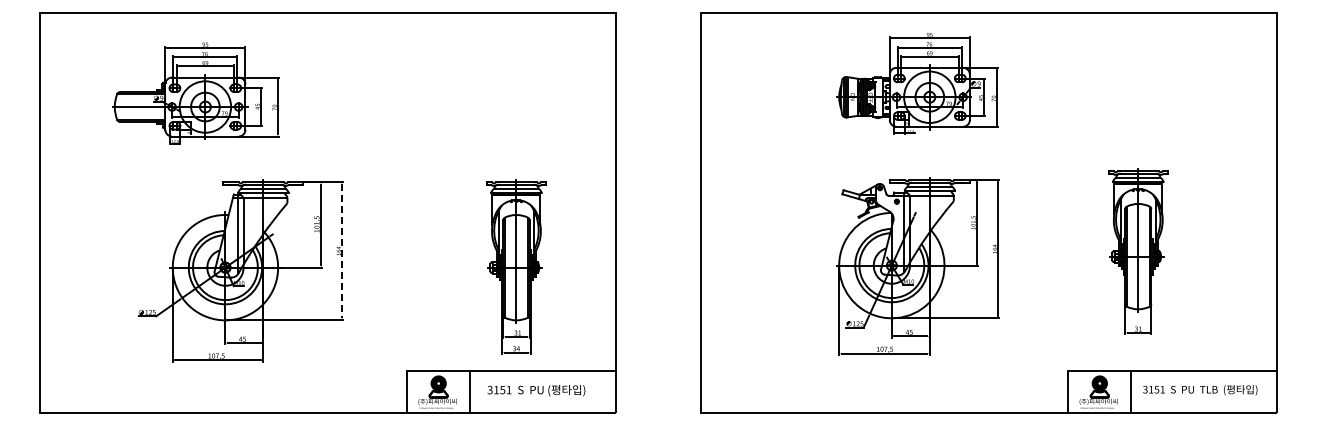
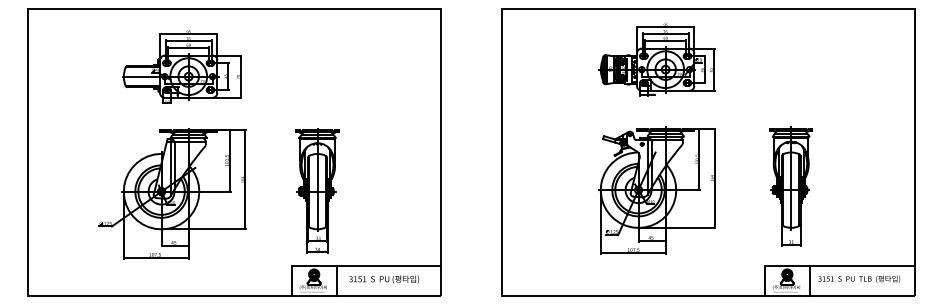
part: (195, 93) -> (181, 66), moved
line: (342, 251) -> (245, 180), dashed -> solid
part: (1138, 251) -> (791, 186), moved
part: (516, 266) -> (317, 190), moved

